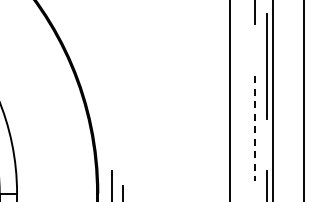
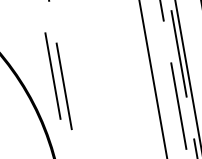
line: (111, 66) -> (52, 76), added
line: (123, 80) -> (64, 85), added
line: (255, 129) -> (179, 106), dashed -> solid

